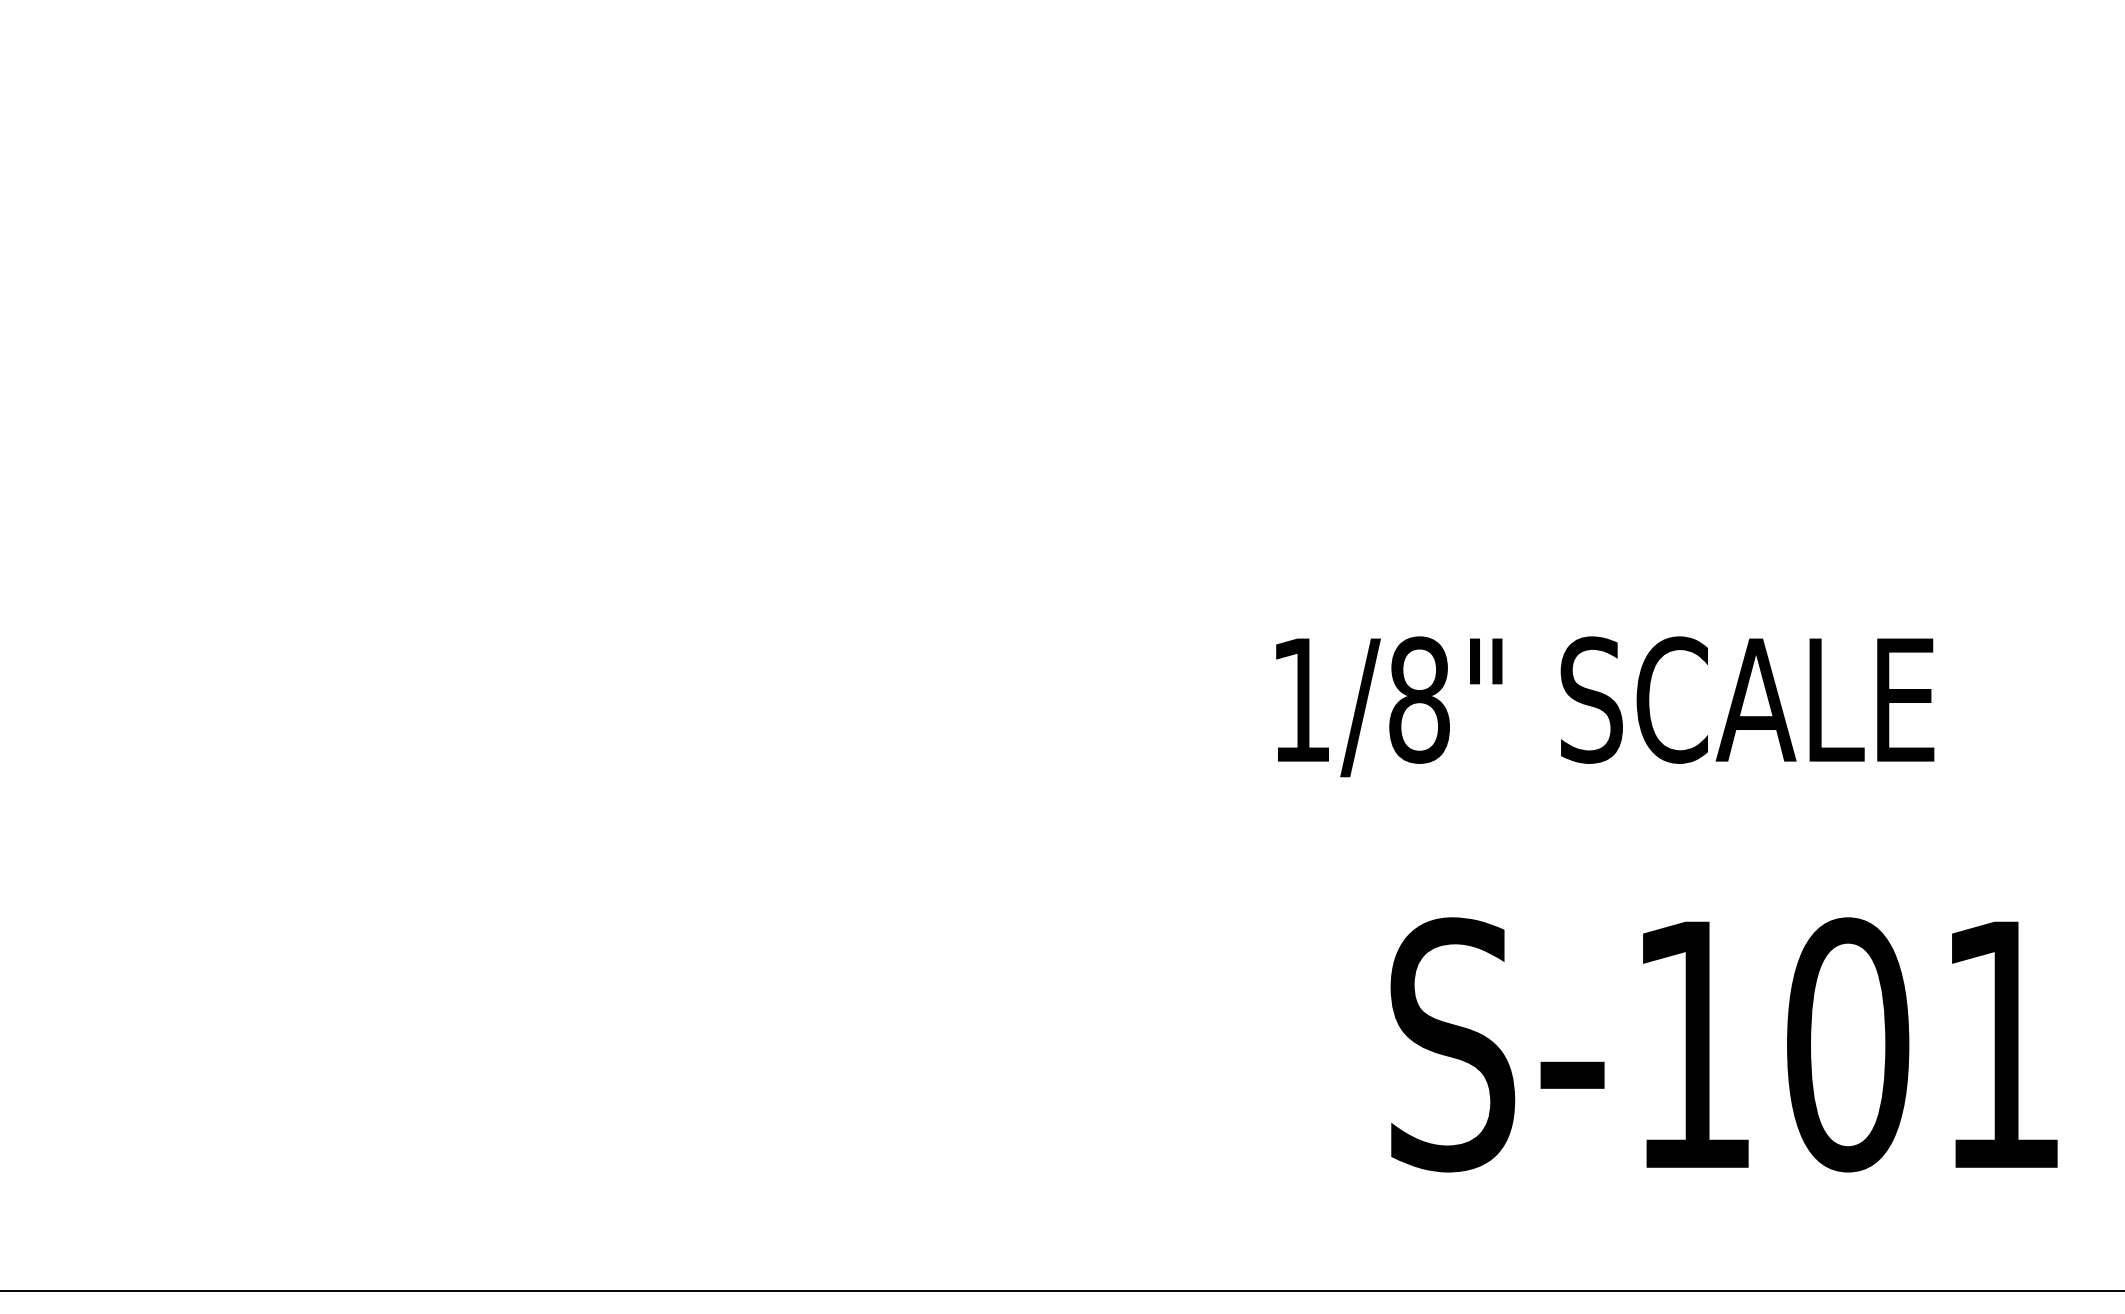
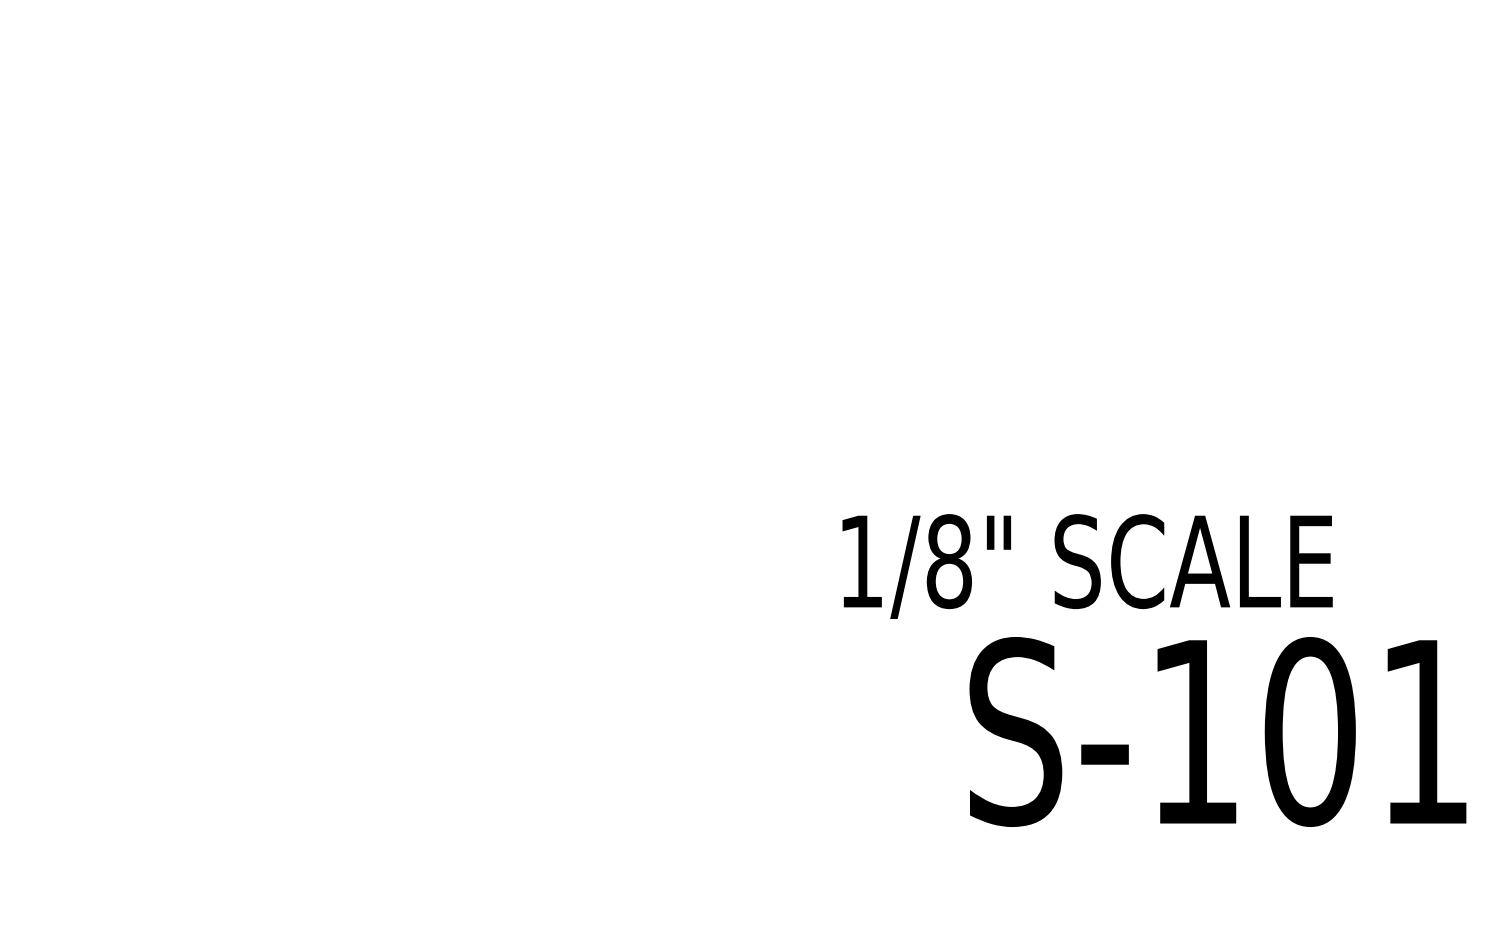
text: (1723, 1044) -> (1217, 731), moved

